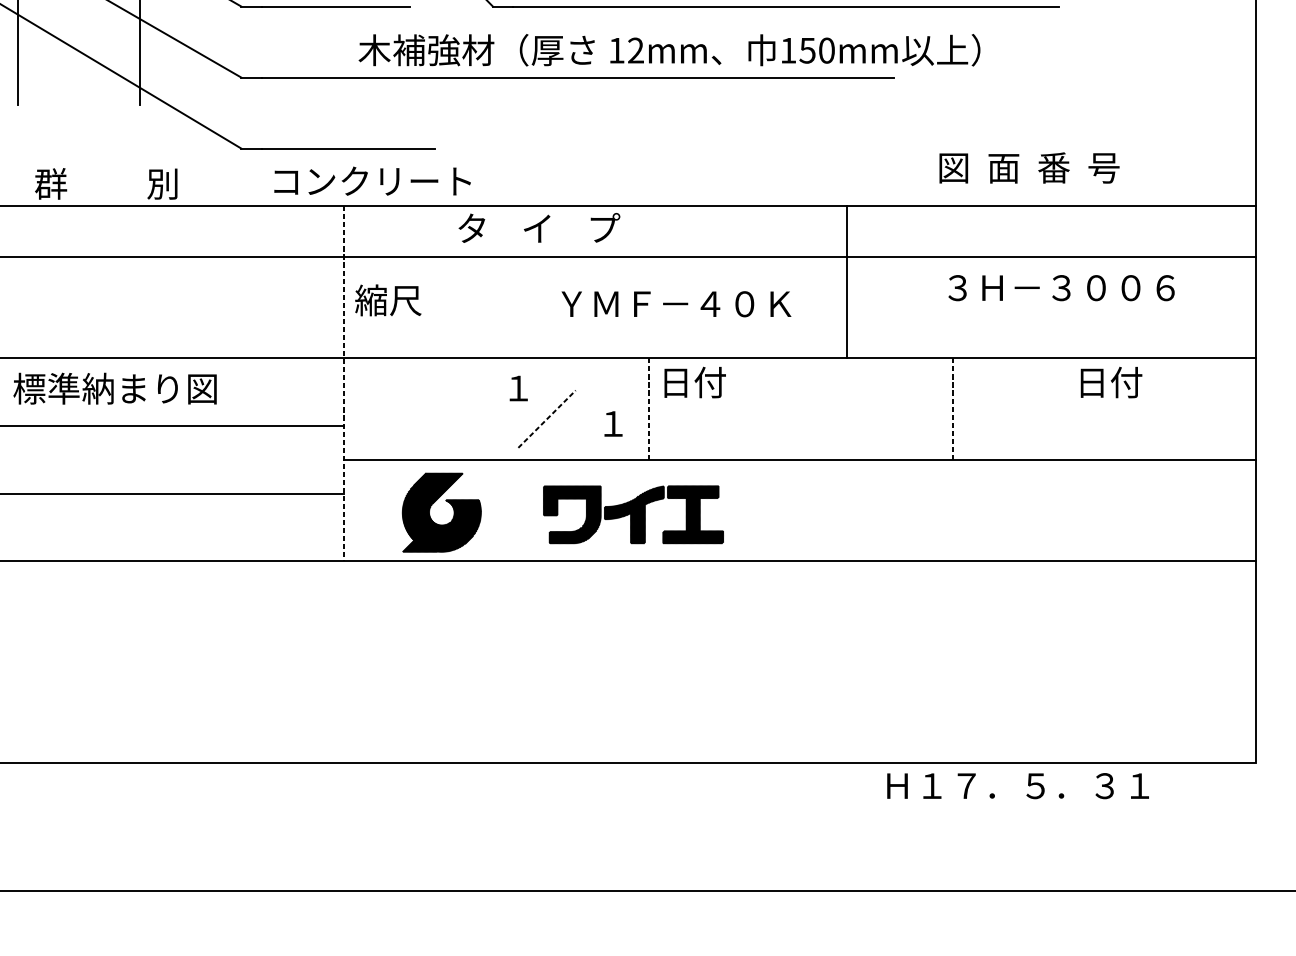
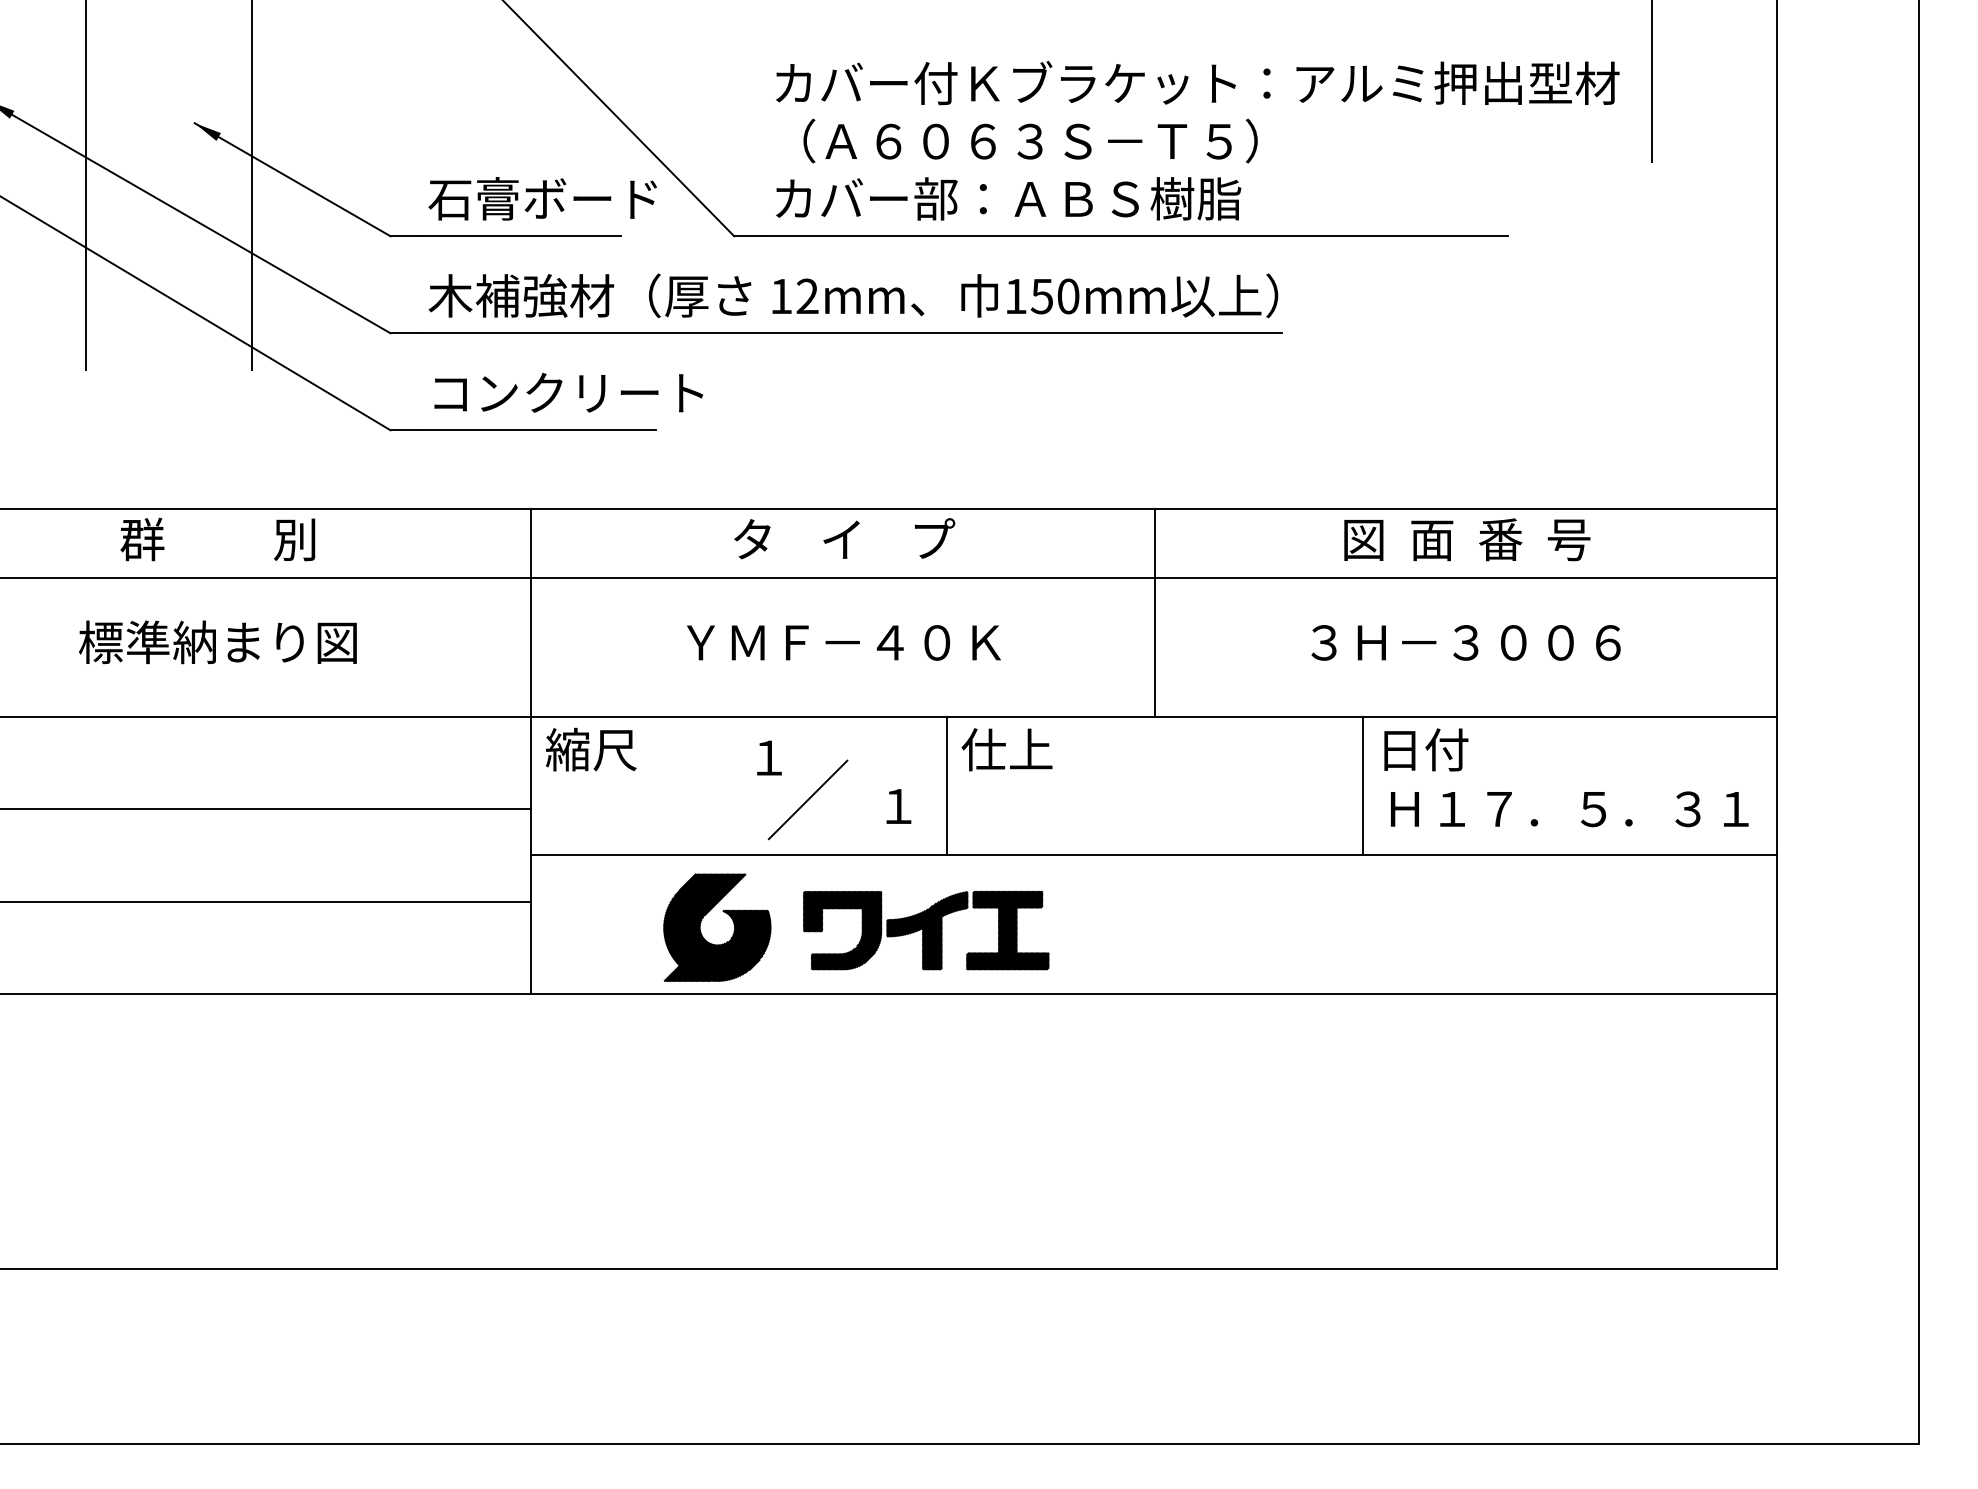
text: (669, 49) -> (853, 295), moved
text: (1029, 167) -> (1467, 539), moved
text: (372, 180) -> (568, 392), moved
text: (106, 183) -> (217, 539), moved
text: (539, 227) -> (844, 538), moved
line: (846, 281) -> (1154, 612), moved
text: (1061, 287) -> (1465, 642), moved
text: (388, 300) -> (591, 749), moved
text: (676, 303) -> (843, 642), moved
text: (692, 382) -> (1006, 749), 日付 -> 仕上
text: (1111, 382) -> (1426, 749), moved
line: (343, 383) -> (530, 751), dashed -> solid
text: (114, 388) -> (217, 642), moved
line: (648, 409) -> (946, 786), dashed -> solid
line: (952, 409) -> (1362, 786), dashed -> solid
line: (547, 418) -> (808, 799), dashed -> solid
part: (447, 502) -> (725, 913), moved
text: (1017, 786) -> (1569, 809), moved

